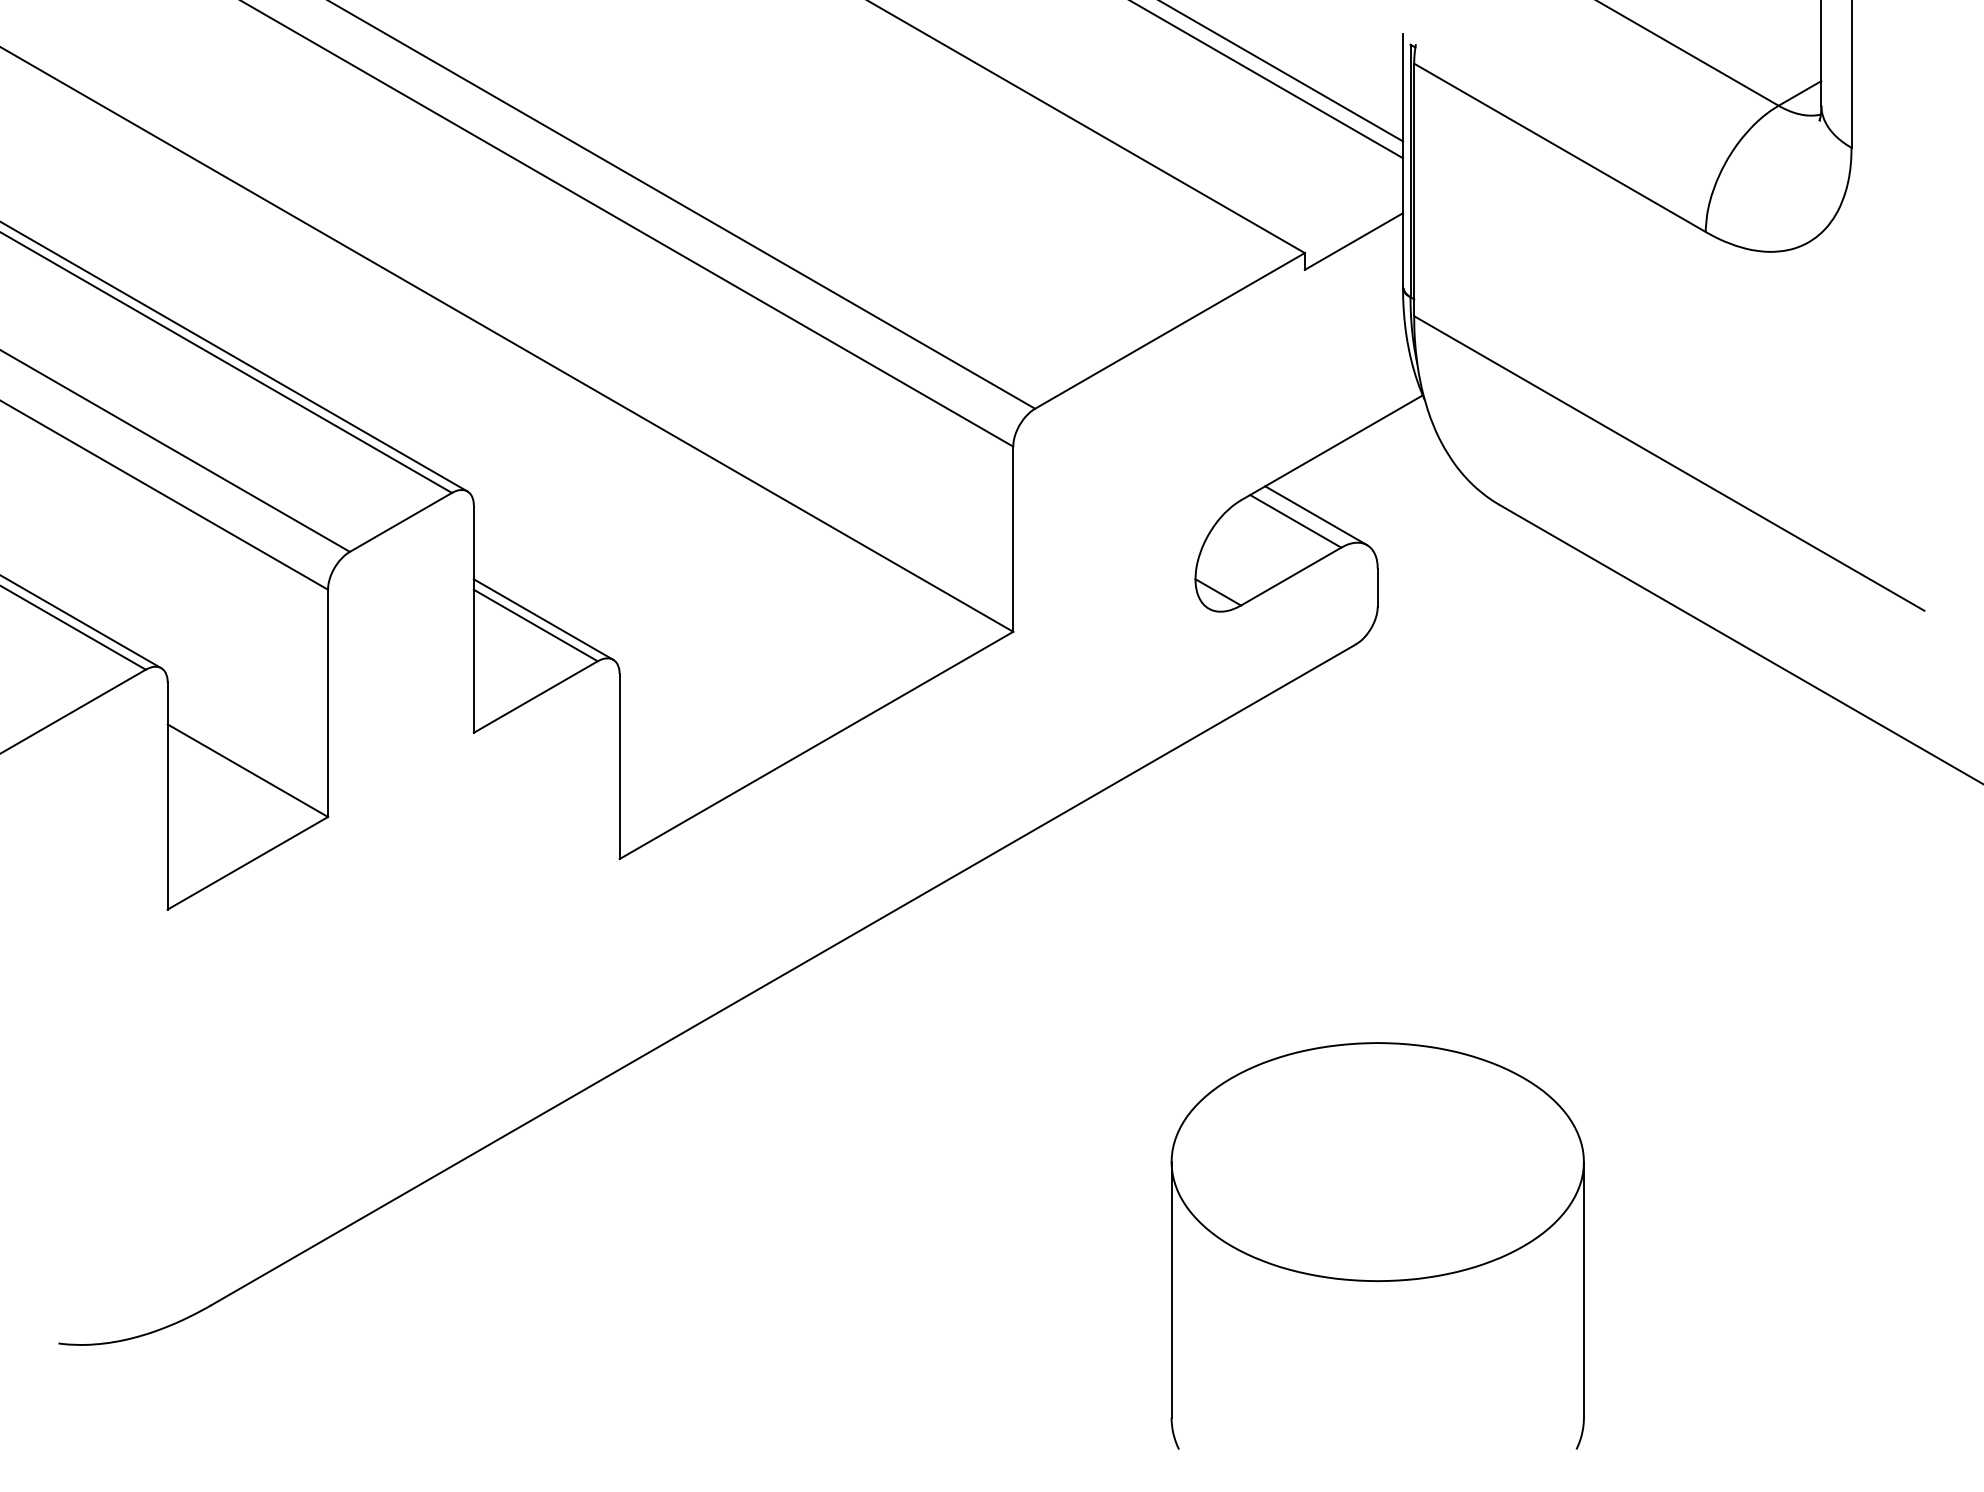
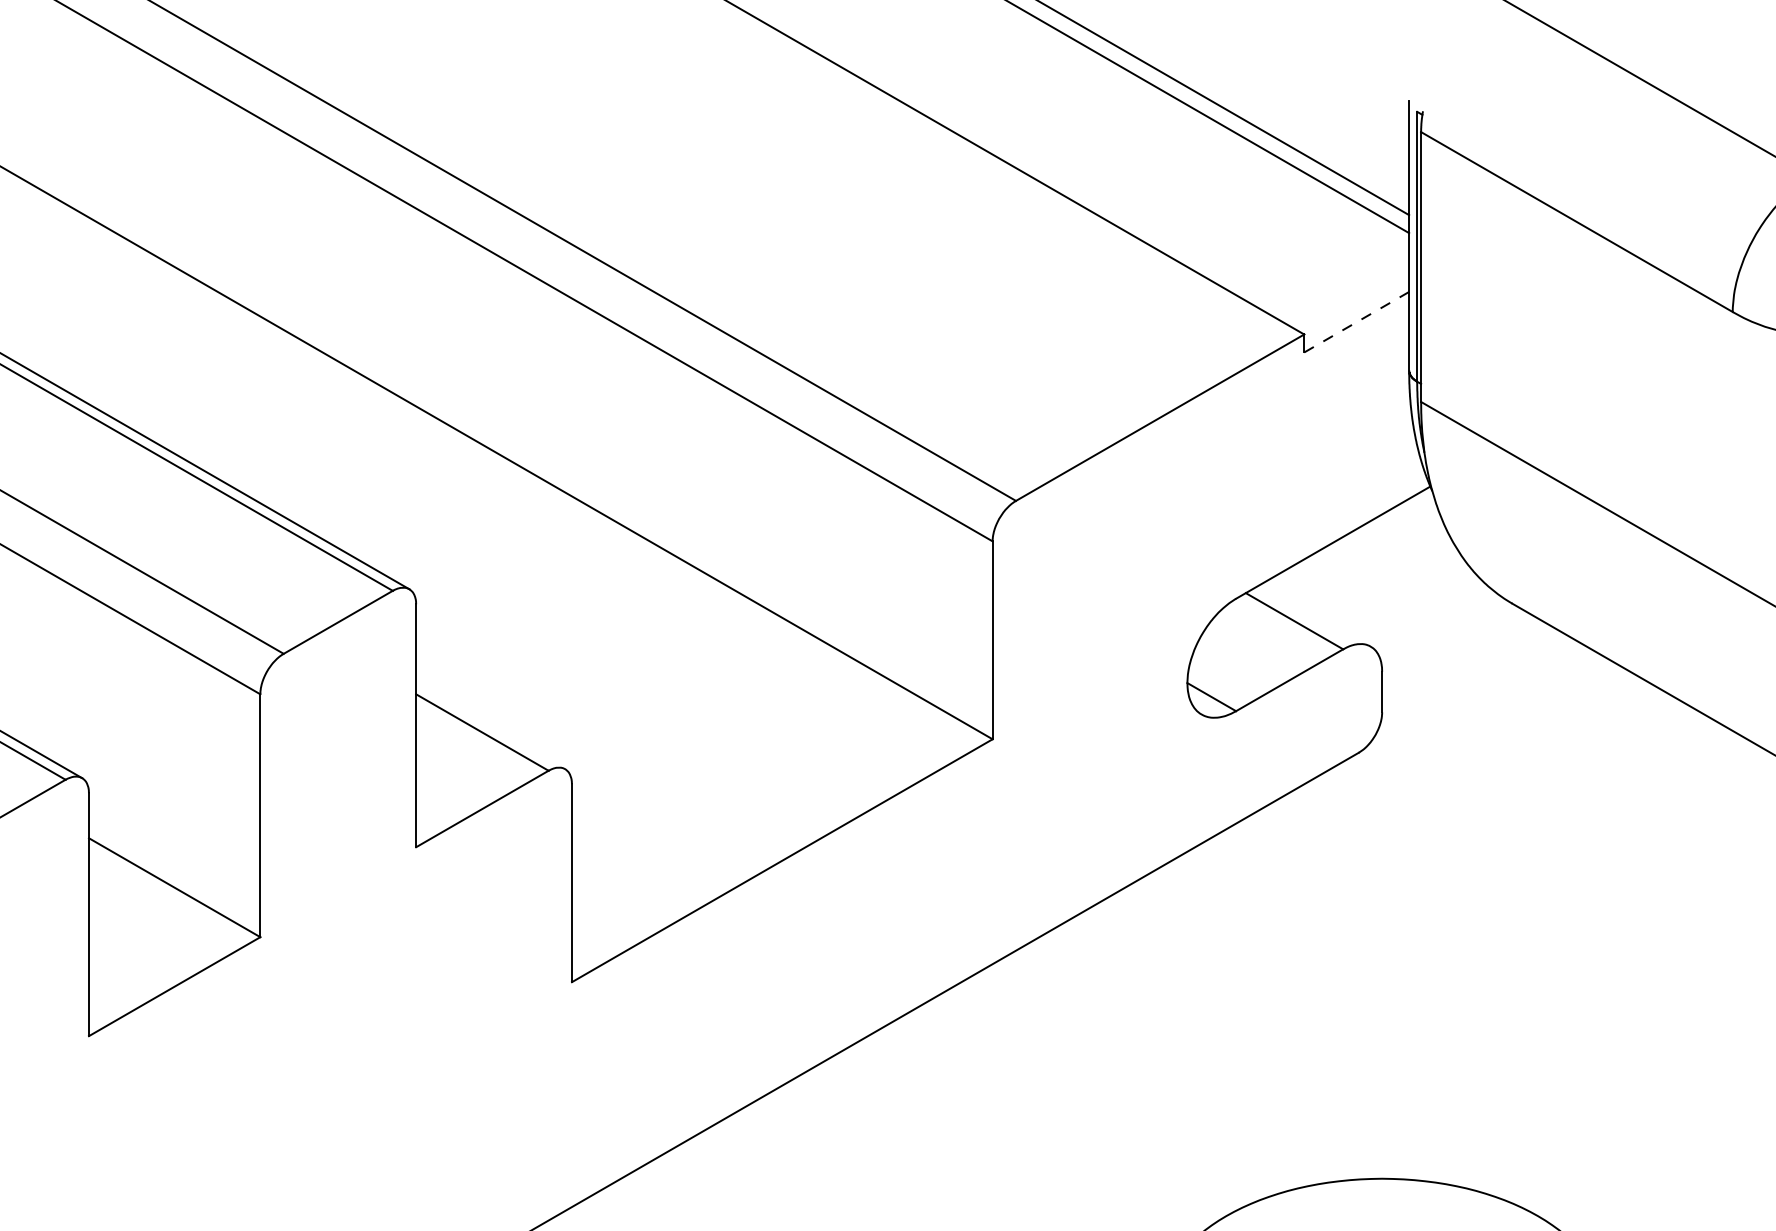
line: (1353, 241) -> (1356, 322), solid -> dashed
line: (1316, 515) -> (1316, 614), removed
line: (543, 619) -> (490, 726), removed

